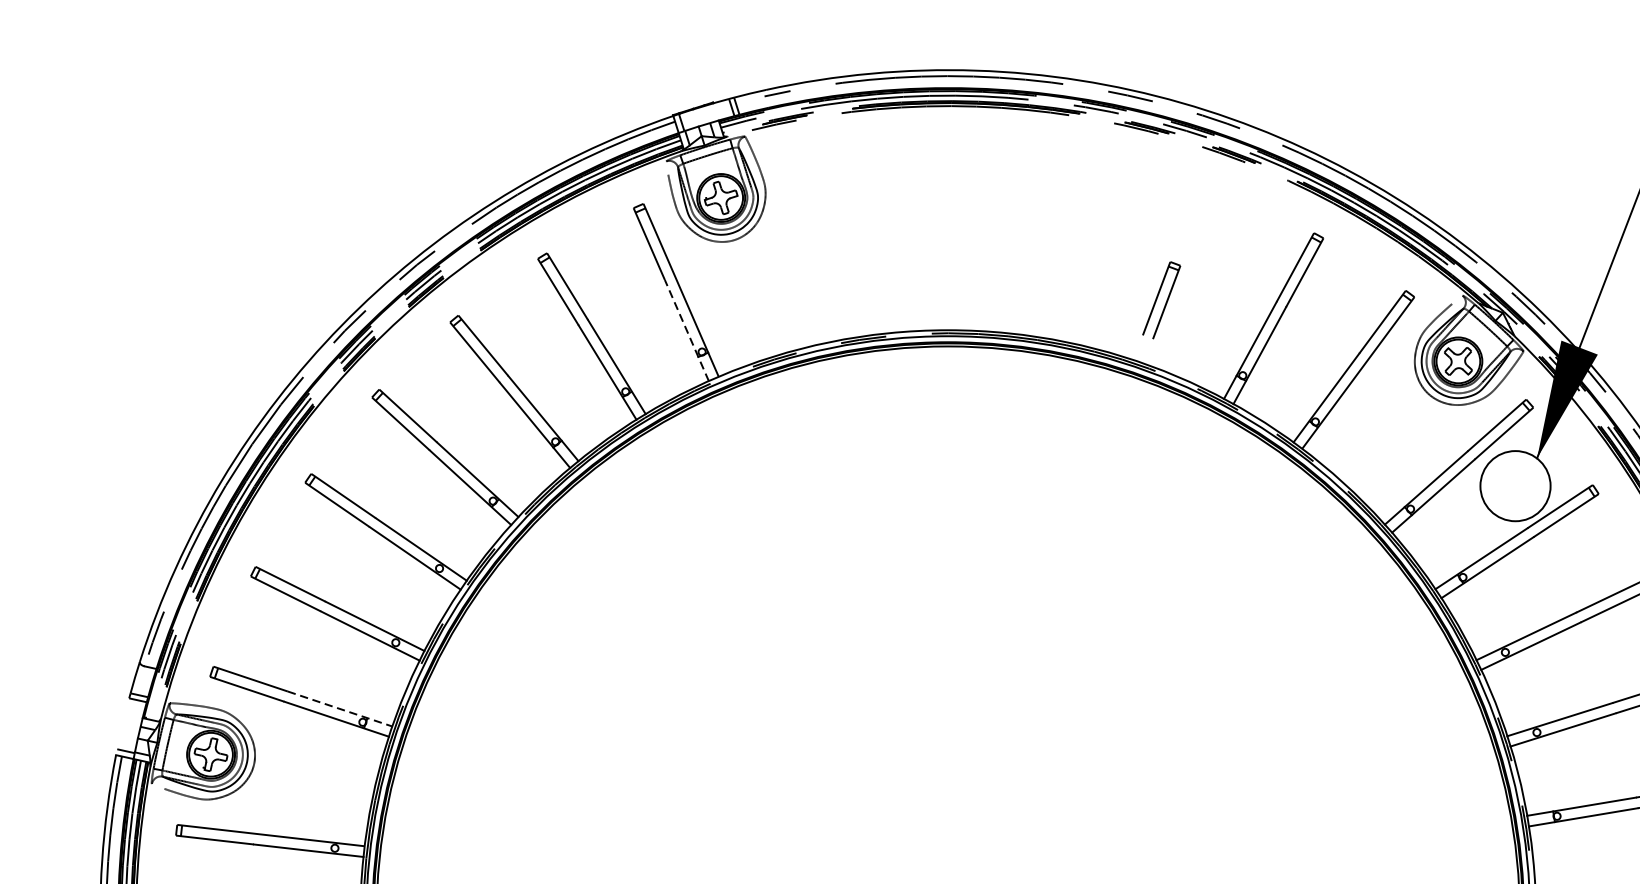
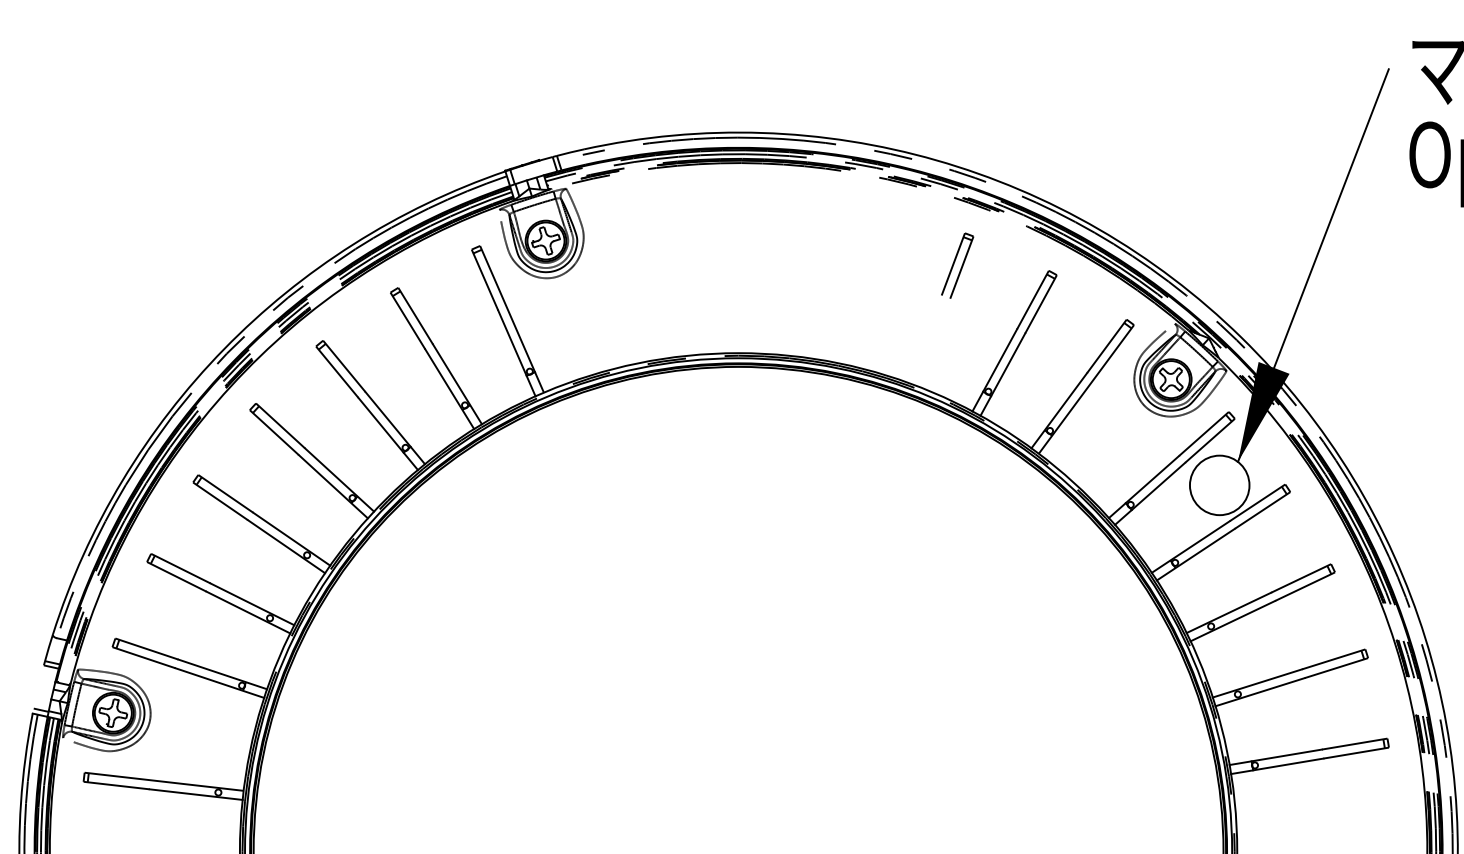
part: (1161, 299) -> (957, 265), moved
line: (686, 330) -> (516, 353), dashed -> solid
line: (339, 709) -> (222, 674), dashed -> solid

